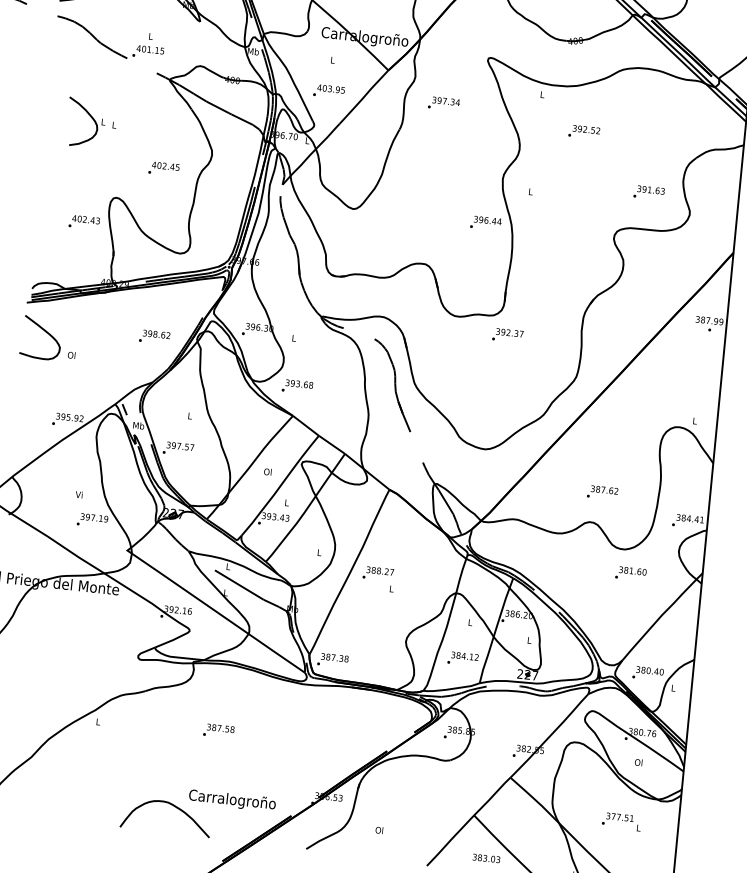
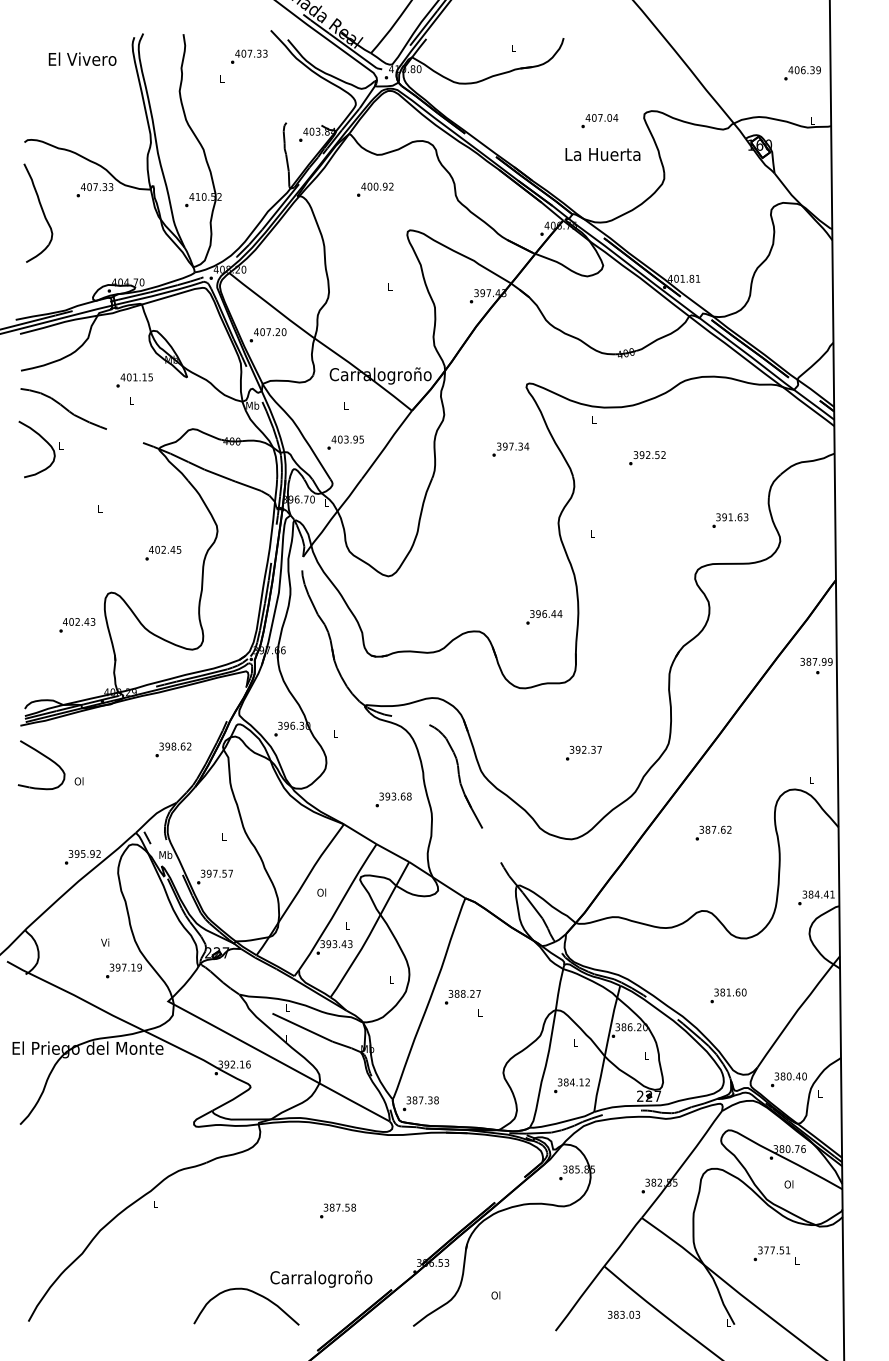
text: (148, 52) -> (134, 380), moved
text: (443, 103) -> (510, 449), moved
part: (91, 117) -> (46, 442), moved
text: (486, 223) -> (544, 617), moved
text: (507, 334) -> (583, 752), moved
text: (297, 386) -> (393, 799), moved
text: (602, 492) -> (713, 832), moved
text: (630, 573) -> (728, 995), moved
text: (218, 730) -> (337, 1210), moved

